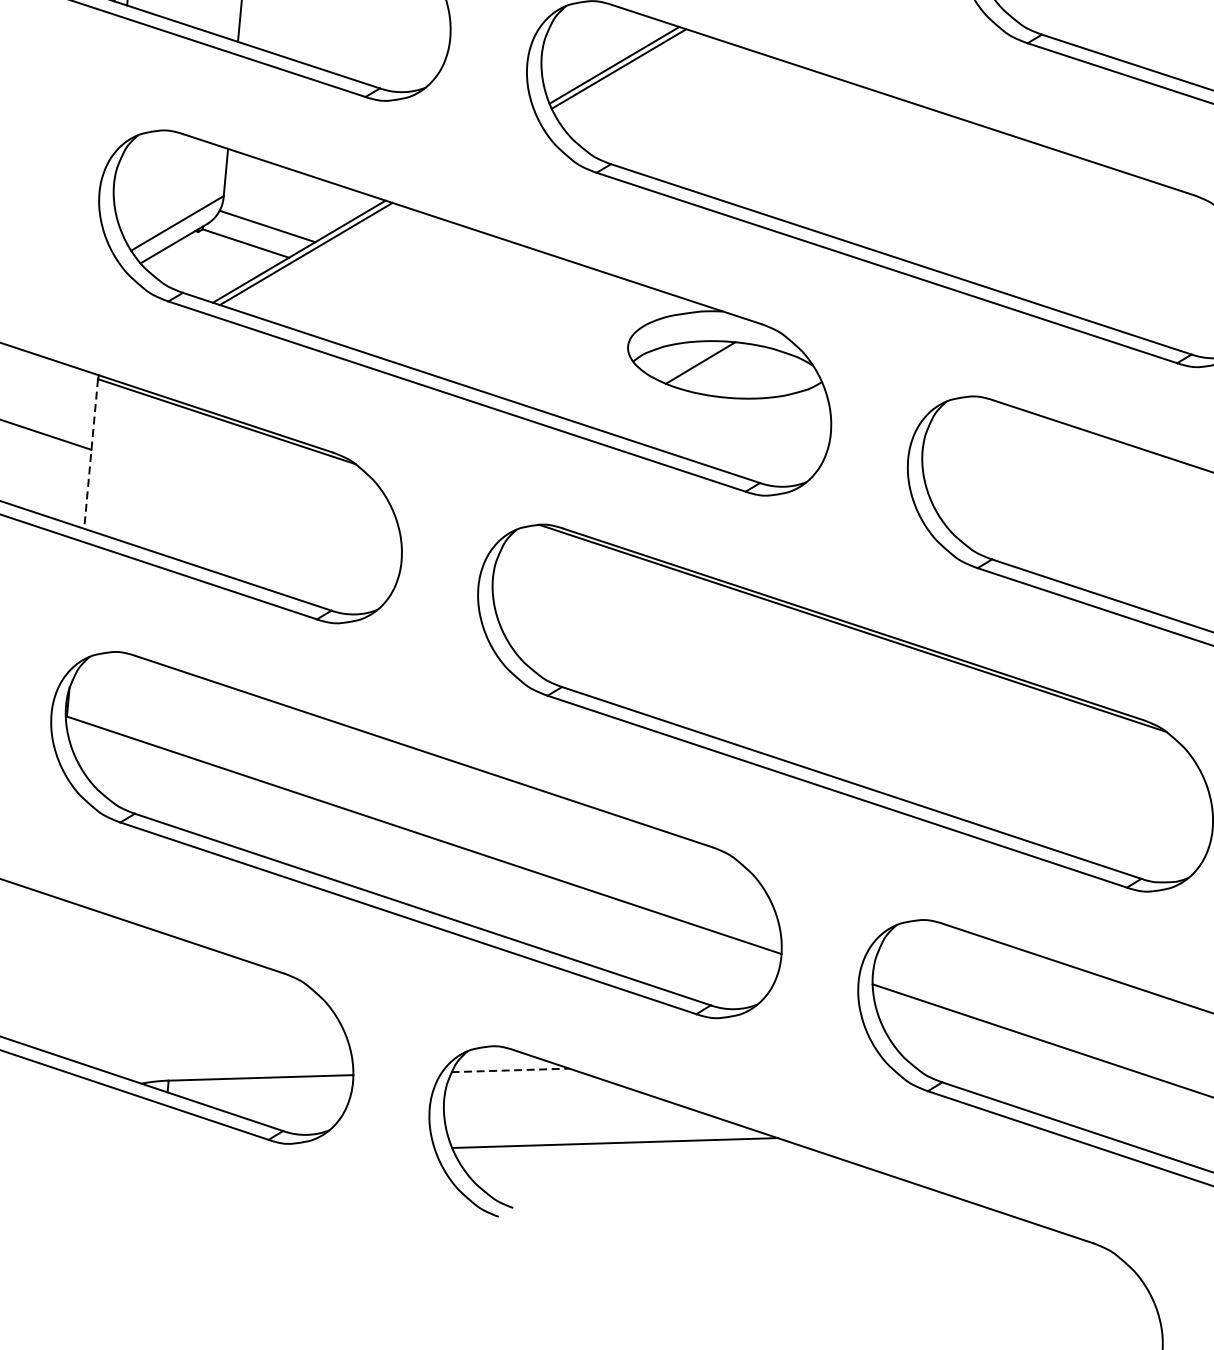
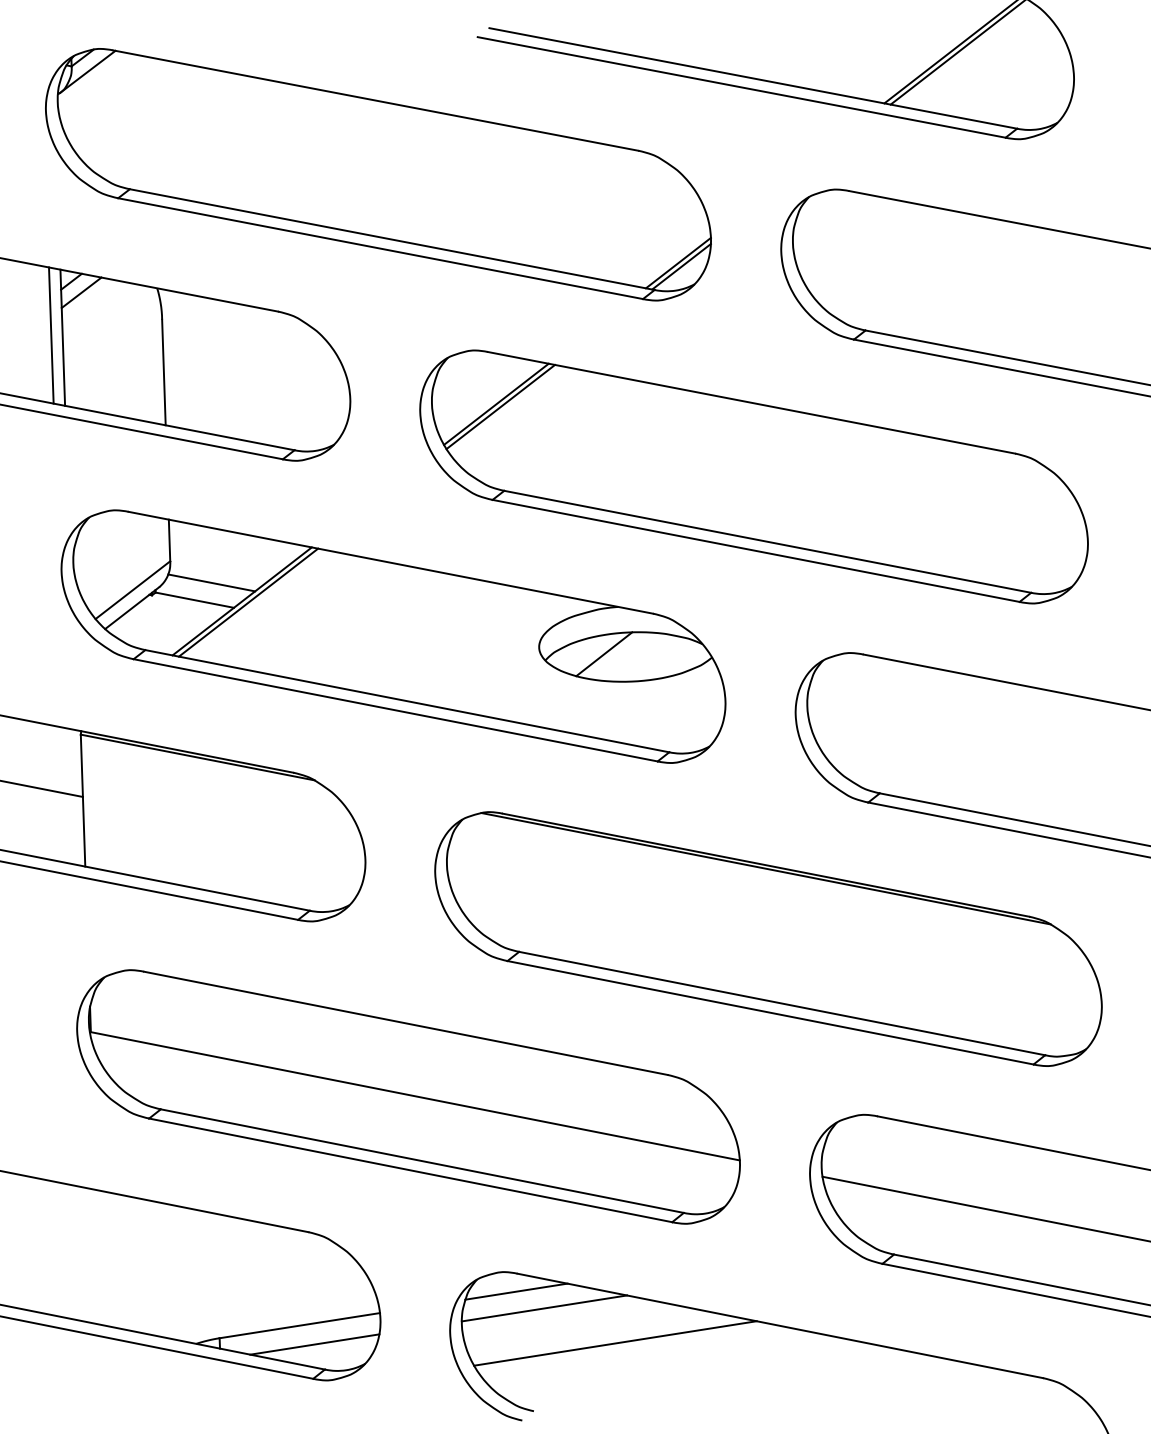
line: (91, 455) -> (83, 801), dashed -> solid
line: (510, 1070) -> (516, 1291), dashed -> solid
line: (539, 1093) -> (544, 1308), added
line: (274, 1101) -> (314, 1344), added

